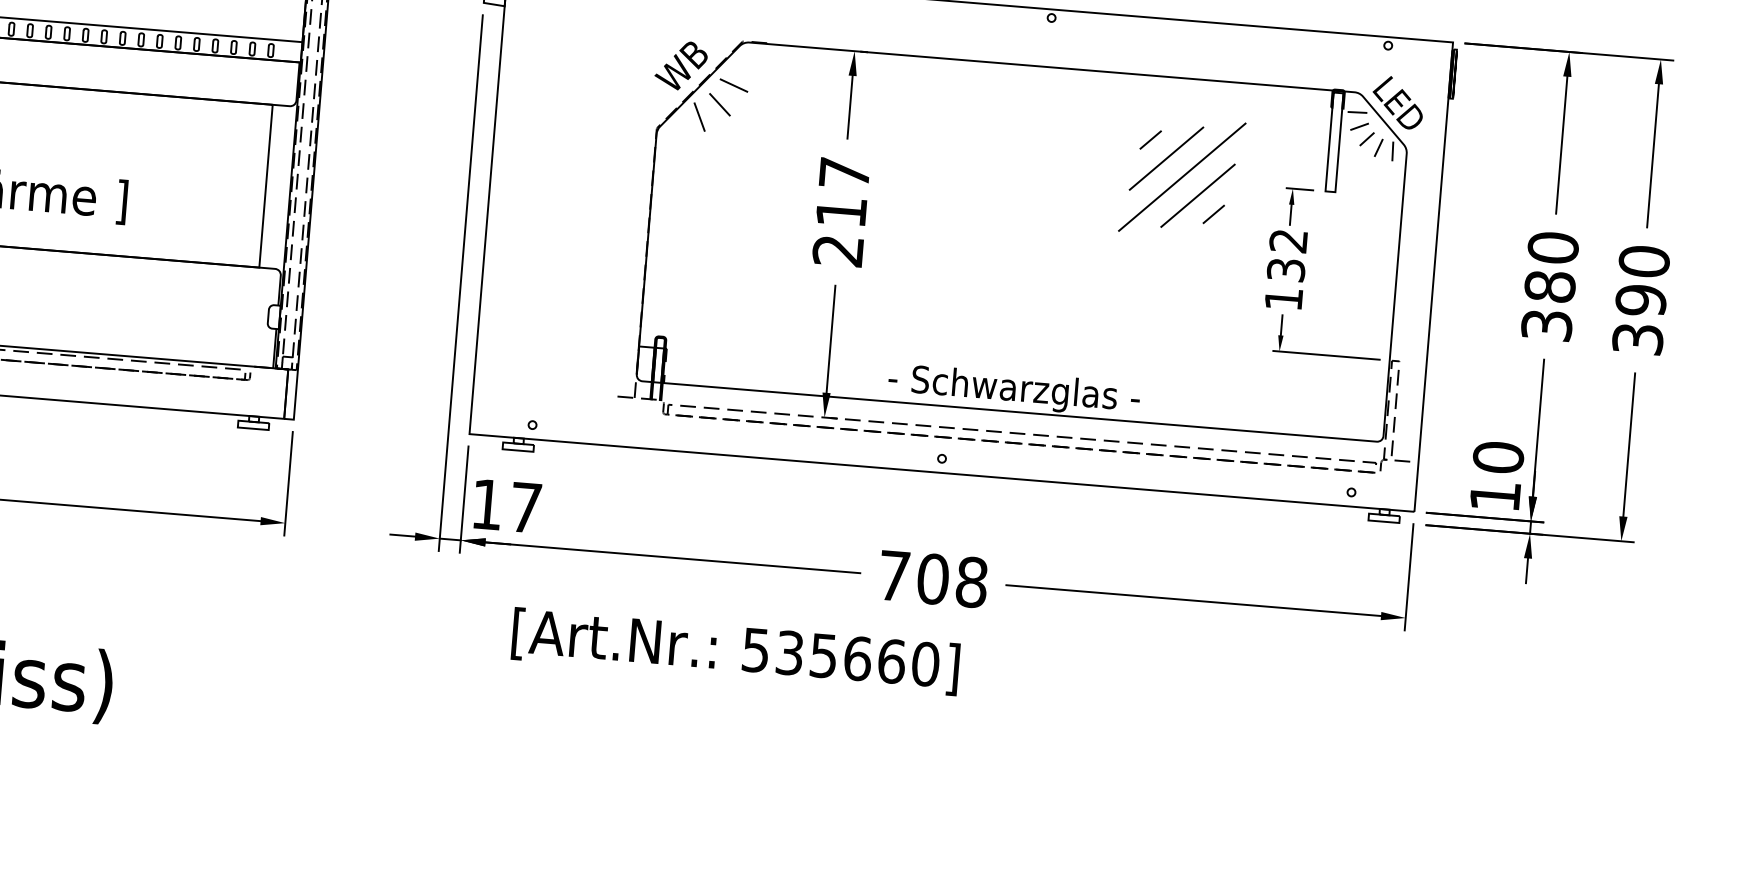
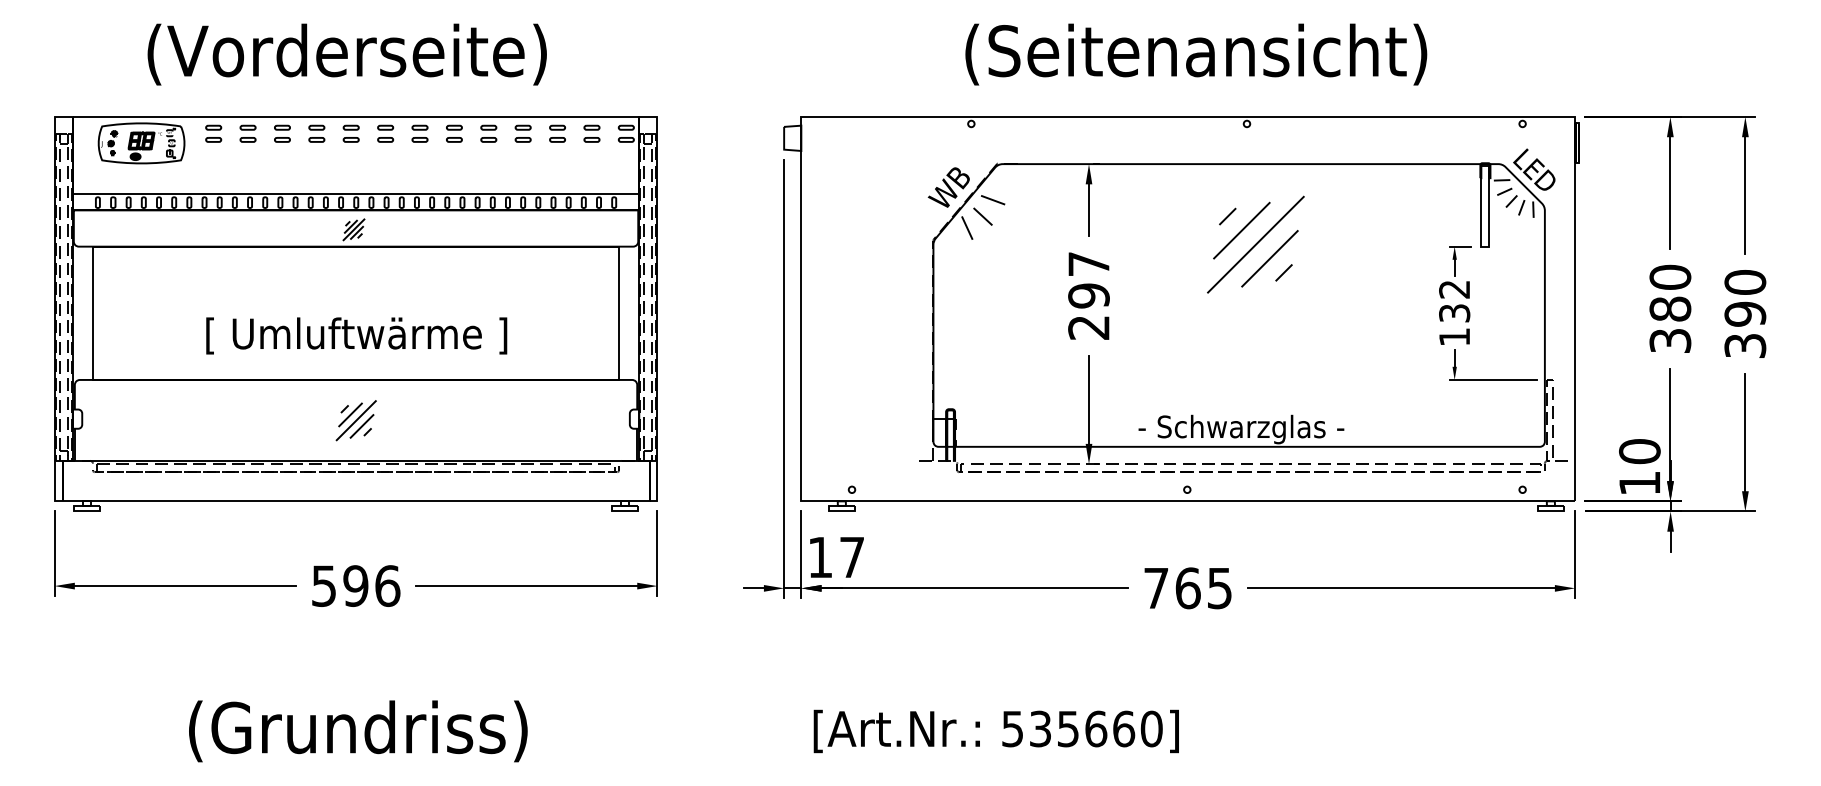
part: (1181, 176) -> (1255, 244), moved
text: (840, 211) -> (1088, 295), 217 -> 297
text: (951, 580) -> (1203, 588), 708 -> 765
text: (734, 651) -> (995, 731), moved

